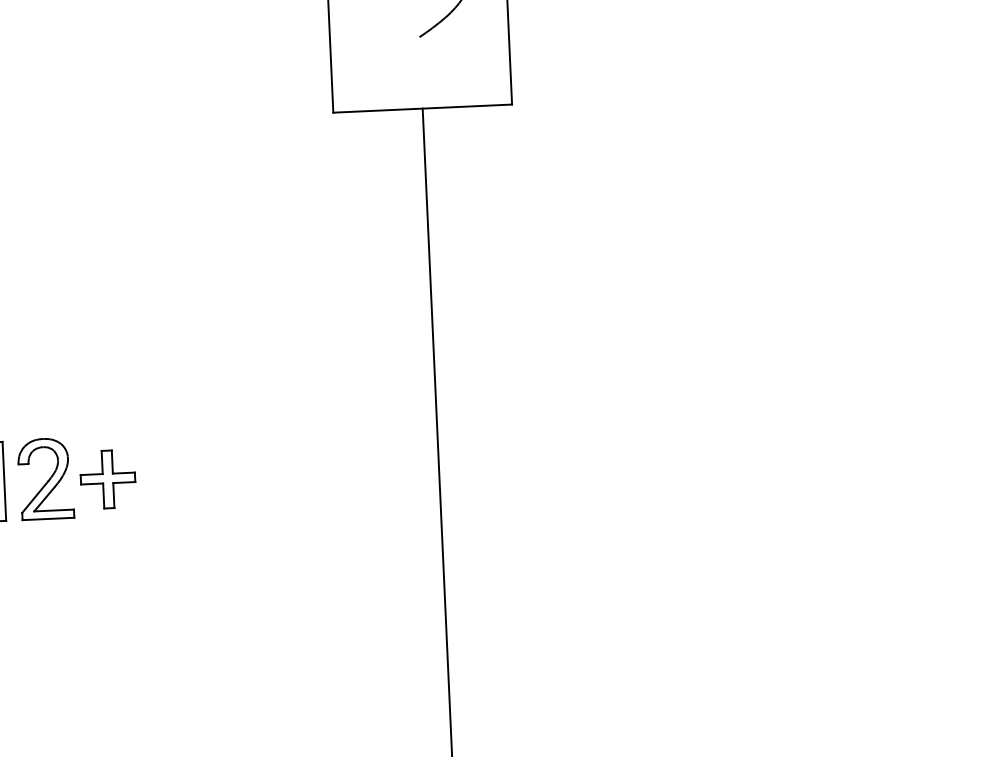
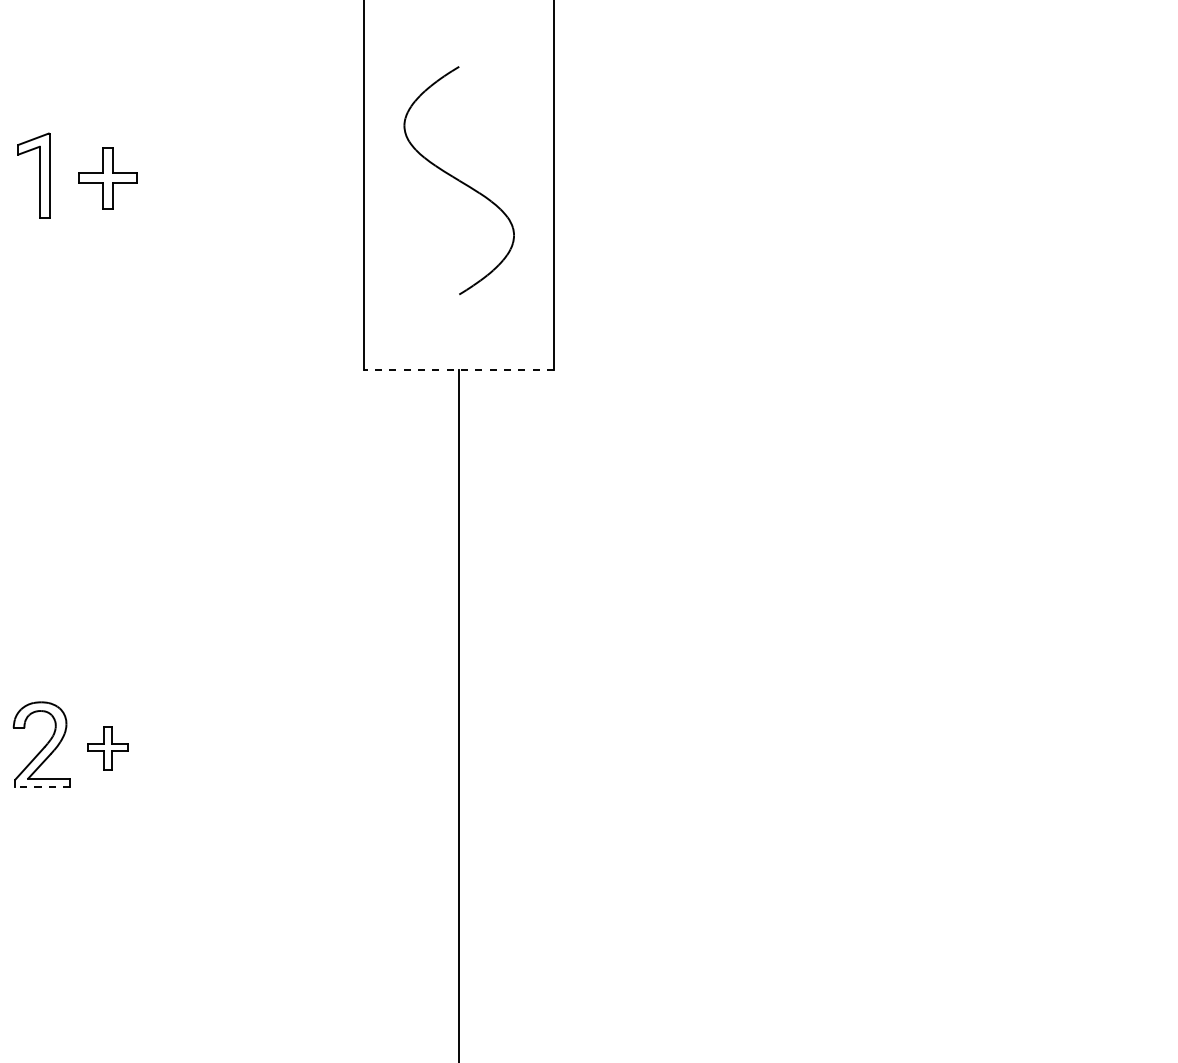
line: (422, 108) -> (459, 370), solid -> dashed
part: (107, 479) -> (107, 748), size x0.7
line: (48, 519) -> (42, 787), solid -> dashed

